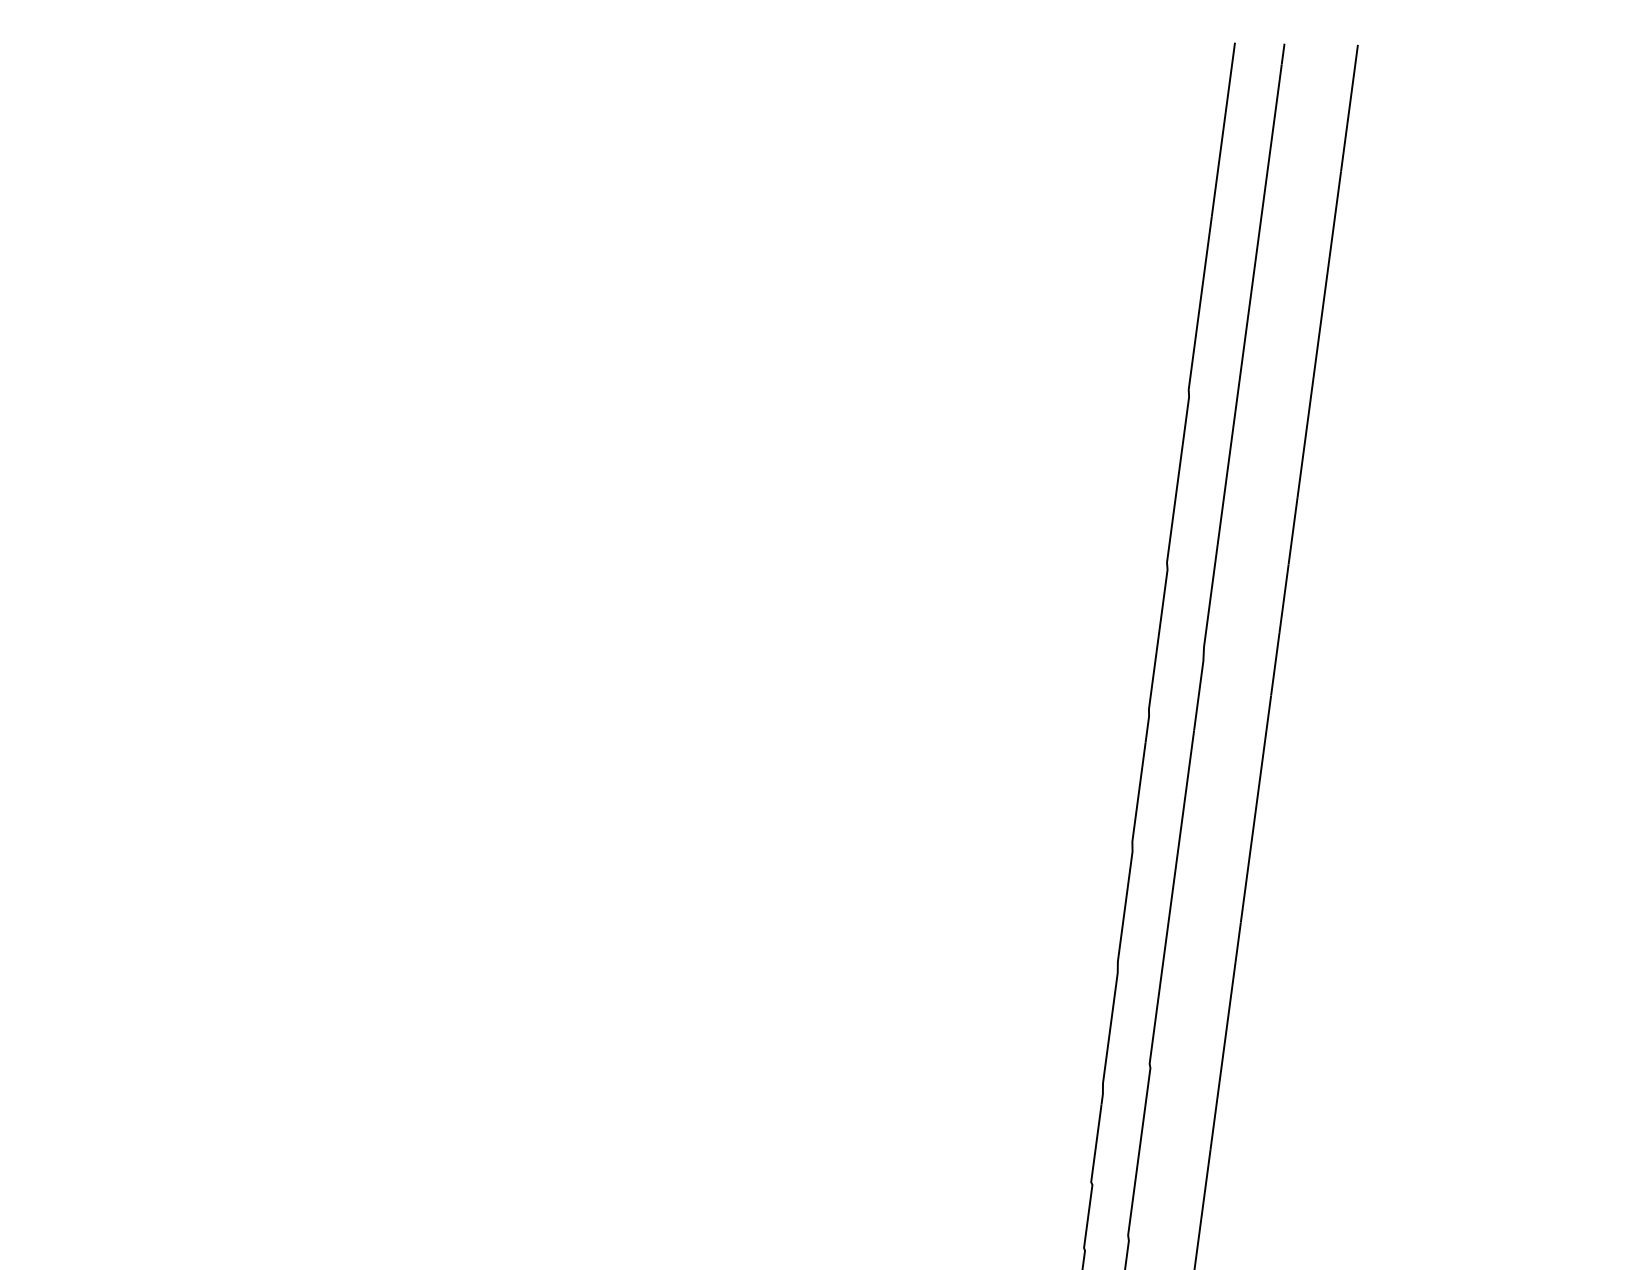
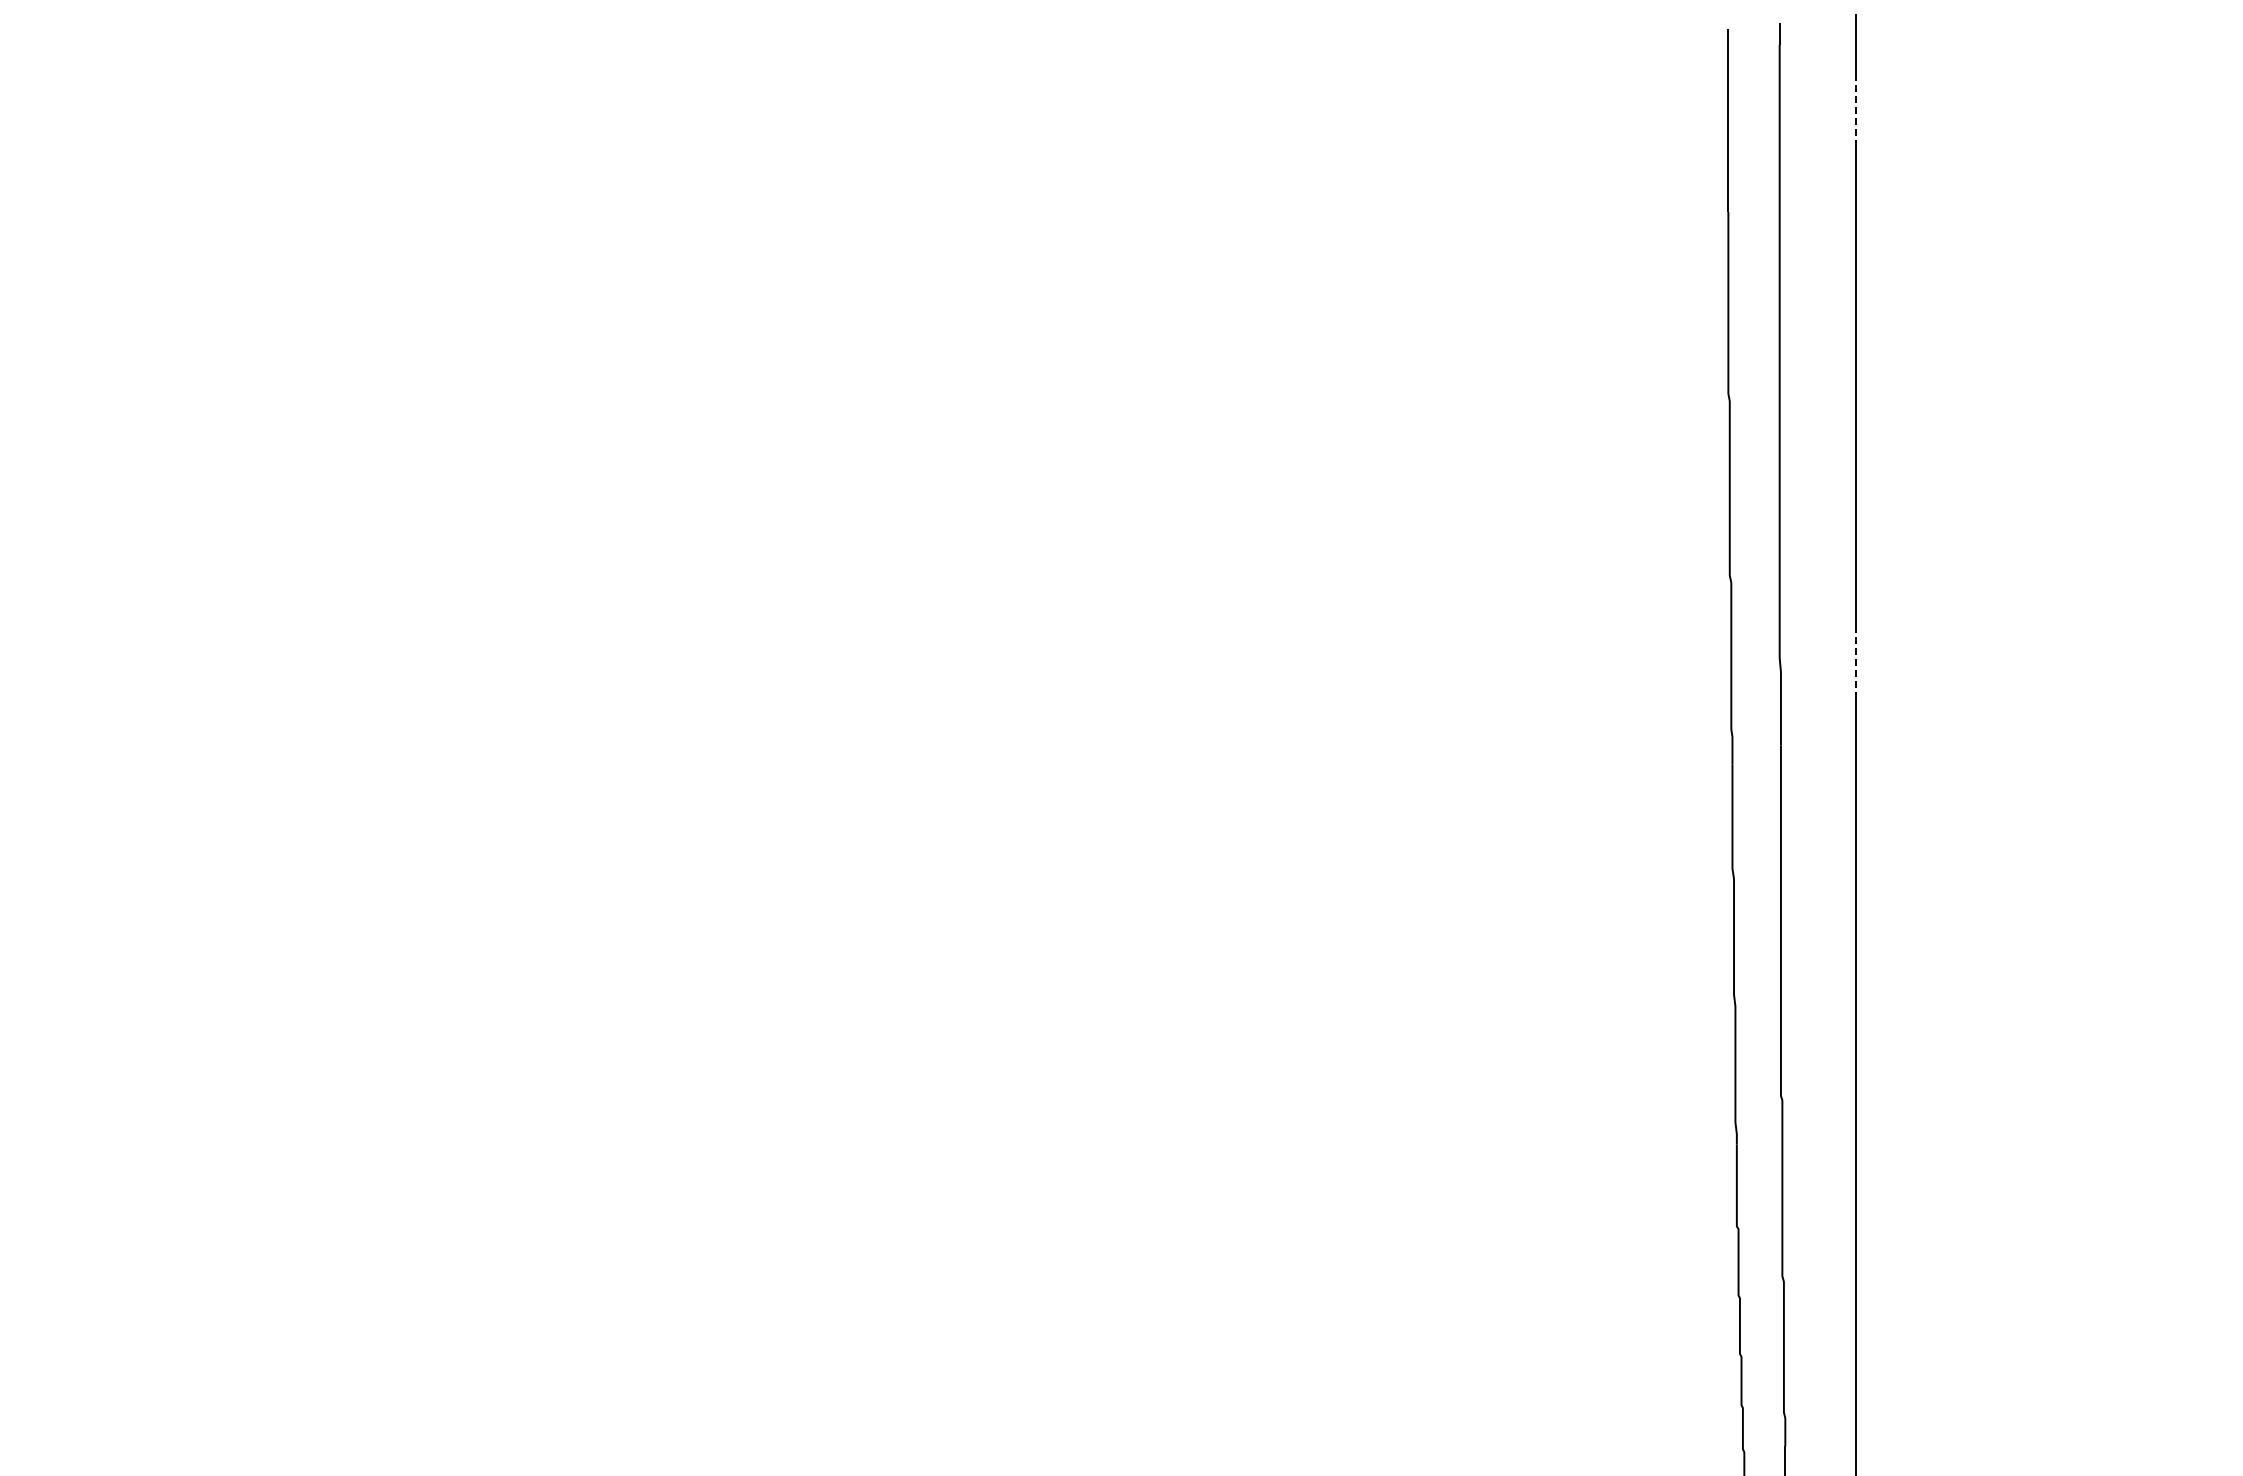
line: (1345, 139) -> (1855, 113), solid -> dashed
line: (1275, 664) -> (1855, 665), solid -> dashed

